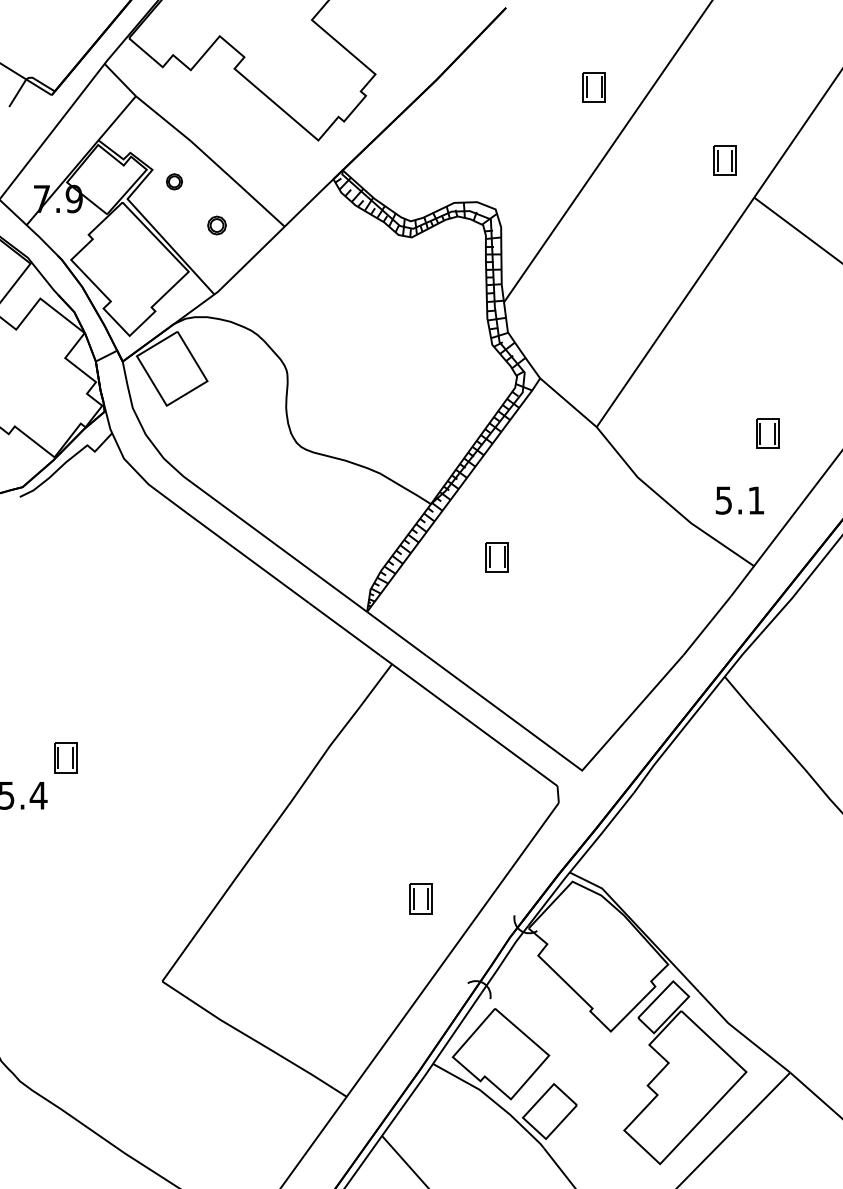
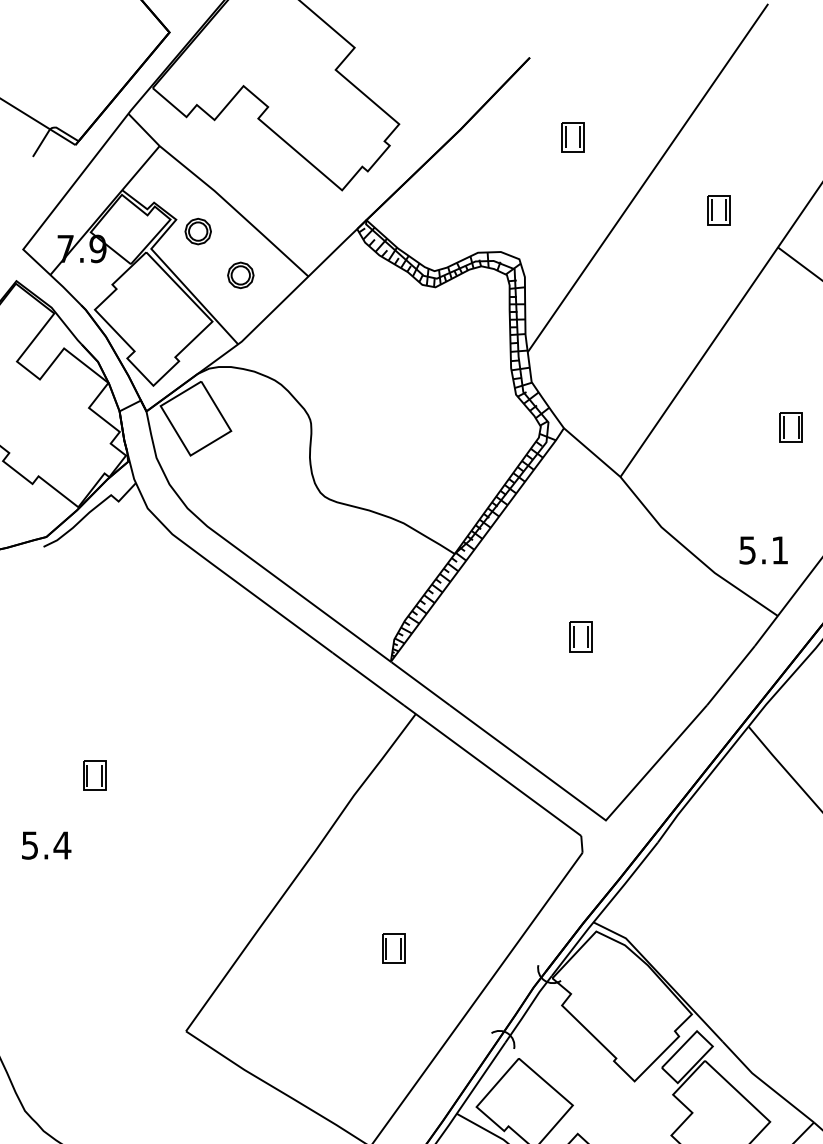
part: (593, 87) -> (572, 137), moved
part: (724, 160) -> (718, 210), moved
part: (174, 181) -> (198, 231), size x1.67
part: (216, 225) -> (240, 275), size x1.43
part: (767, 433) -> (791, 427), moved
part: (496, 557) -> (580, 637), moved
part: (65, 757) -> (94, 775), moved
part: (420, 898) -> (393, 948), moved

